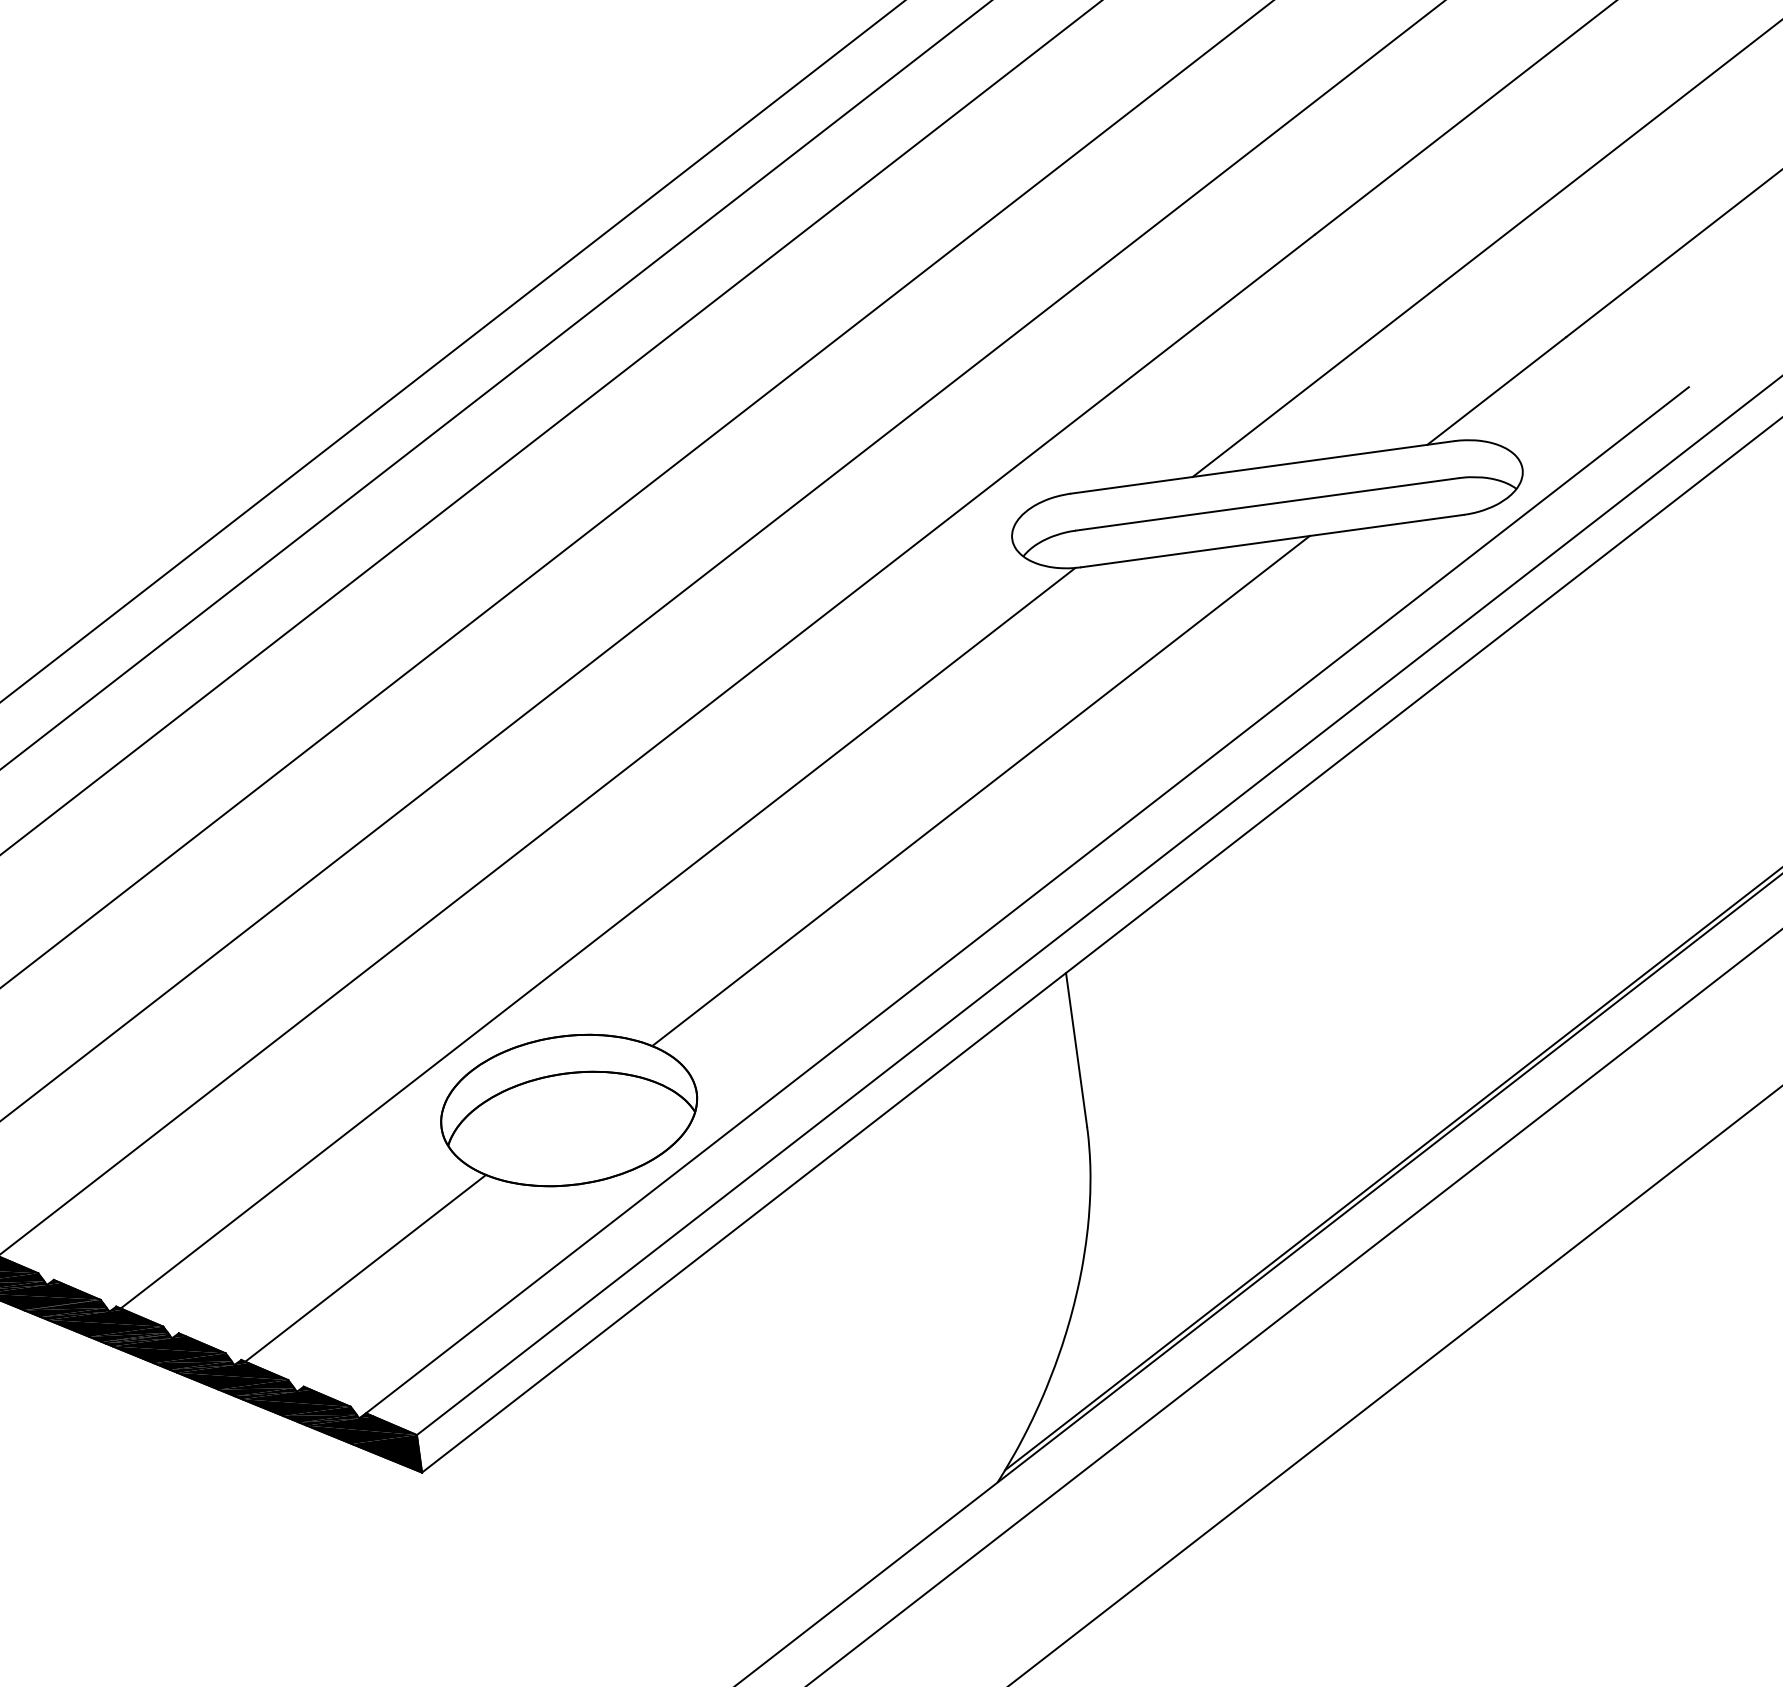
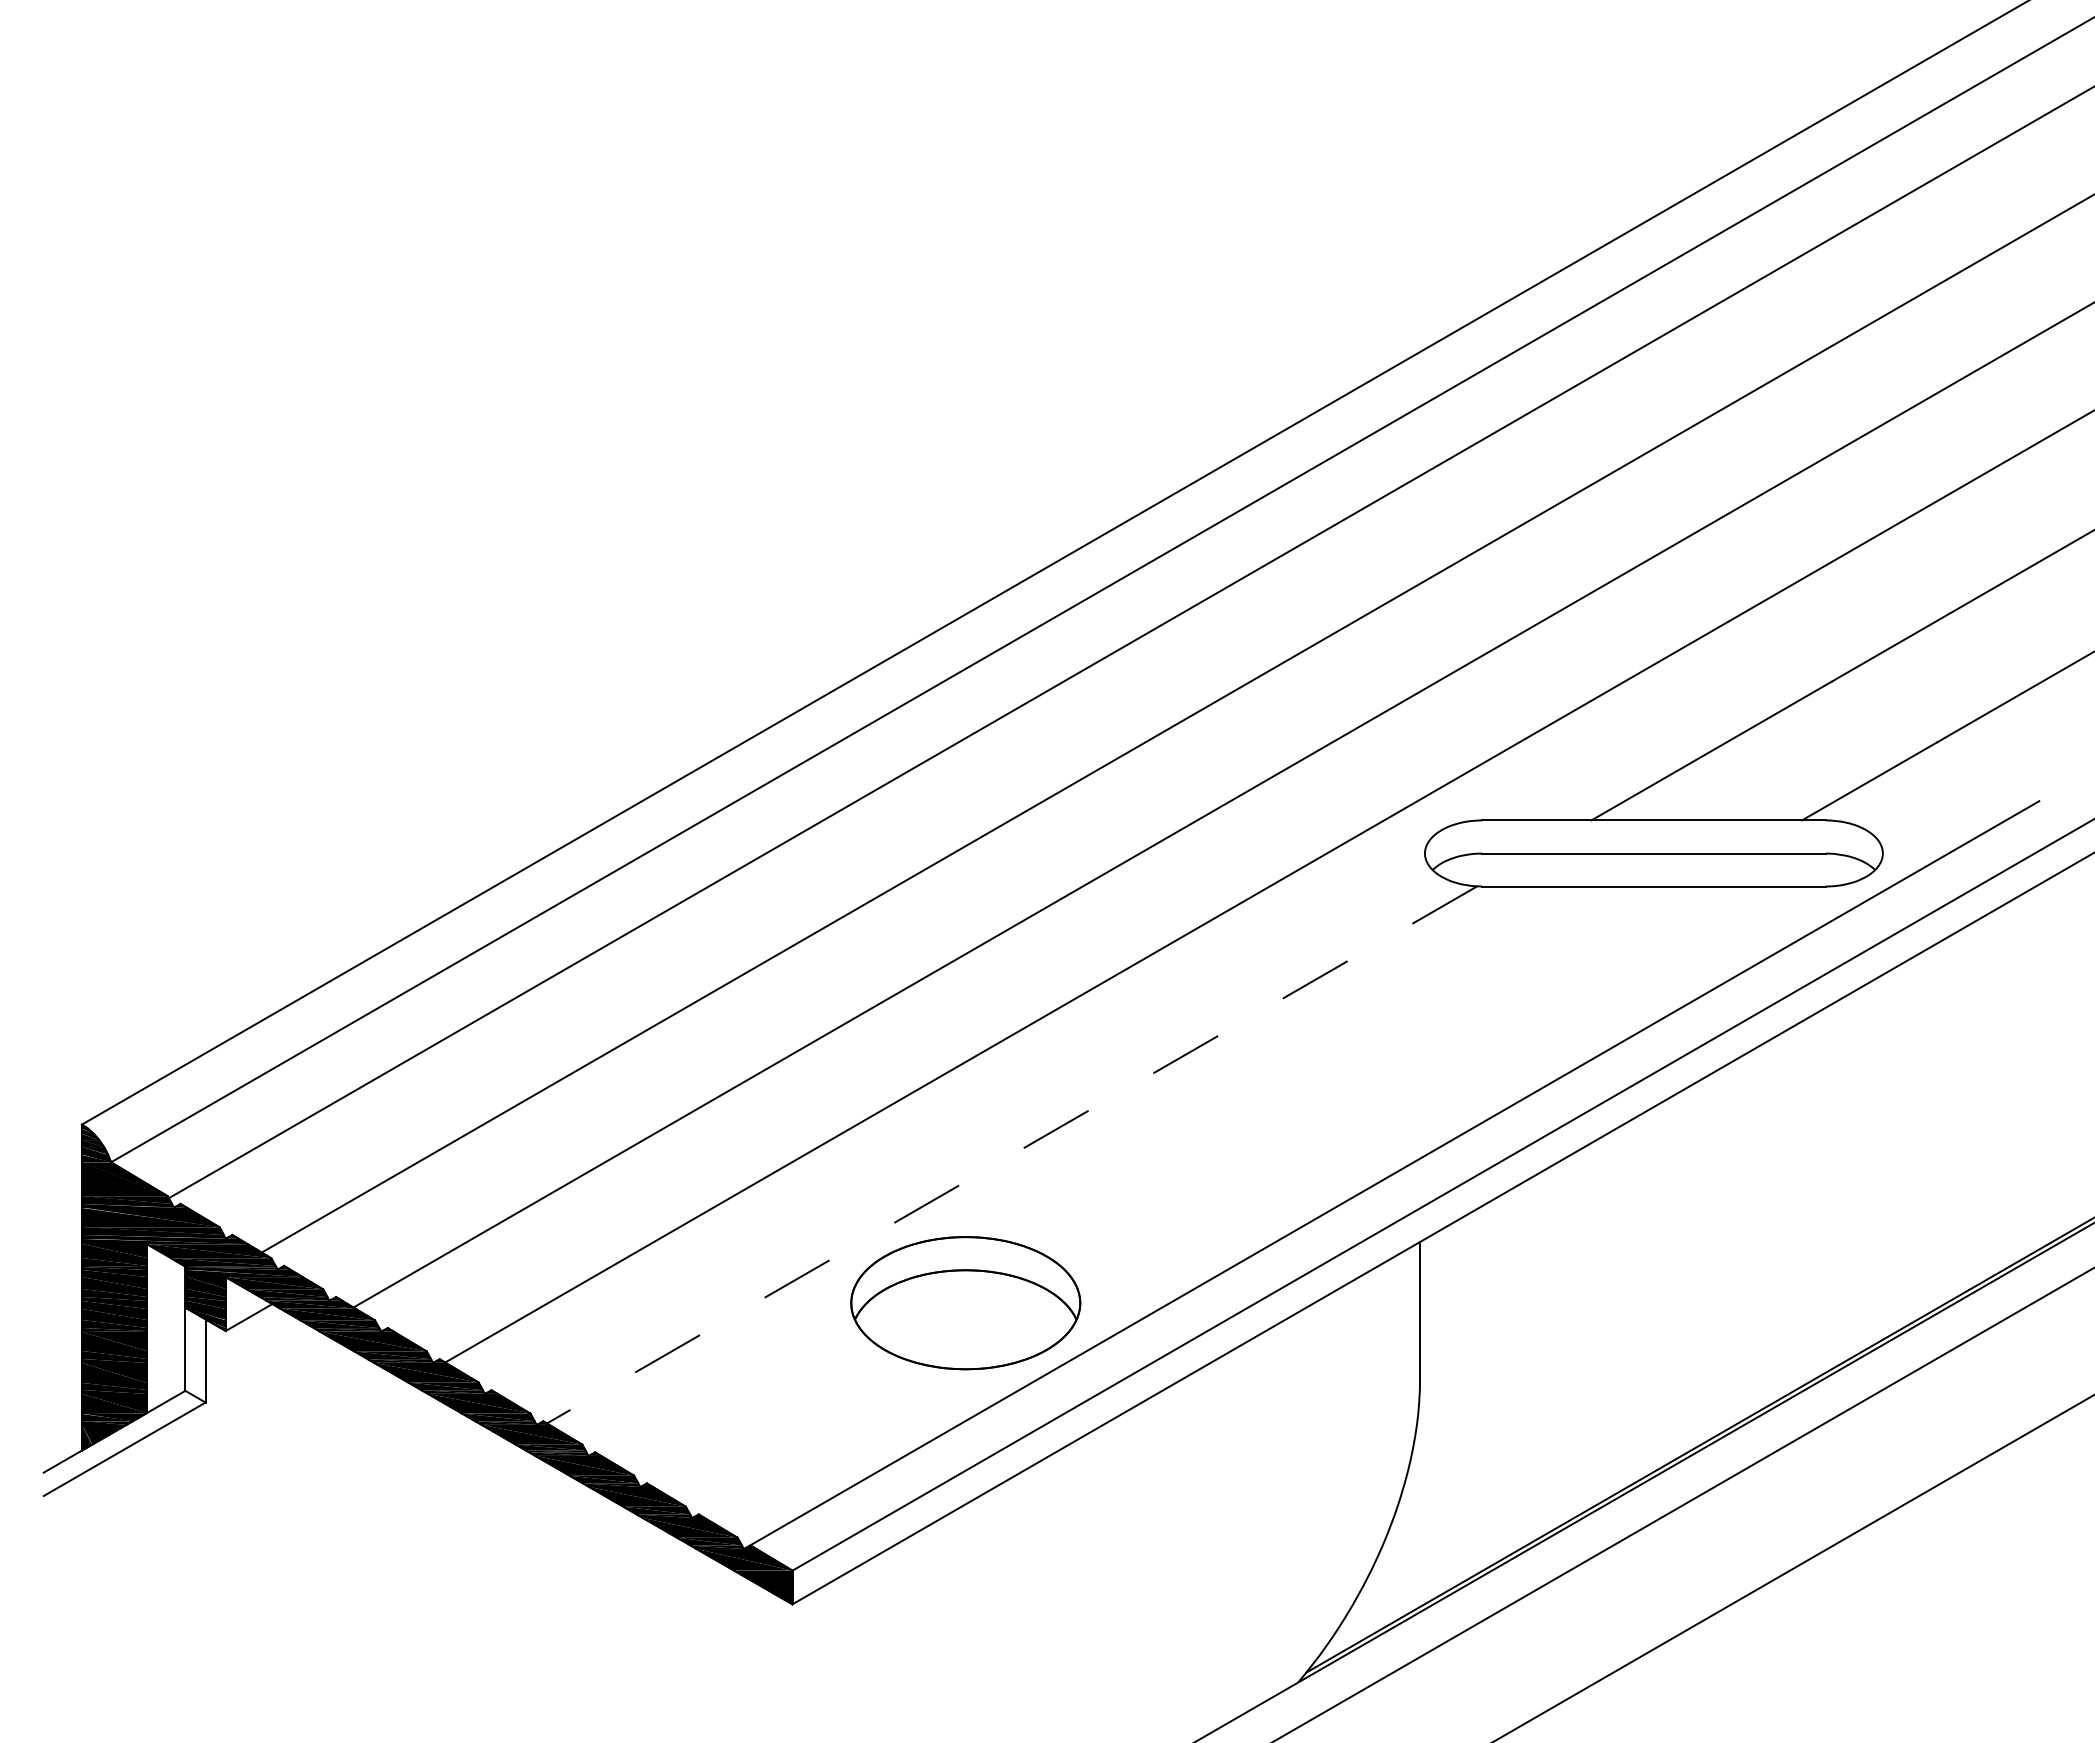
line: (980, 791) -> (1366, 1071), removed
line: (597, 938) -> (1011, 1155), solid -> dashed
line: (365, 1268) -> (767, 1417), removed

